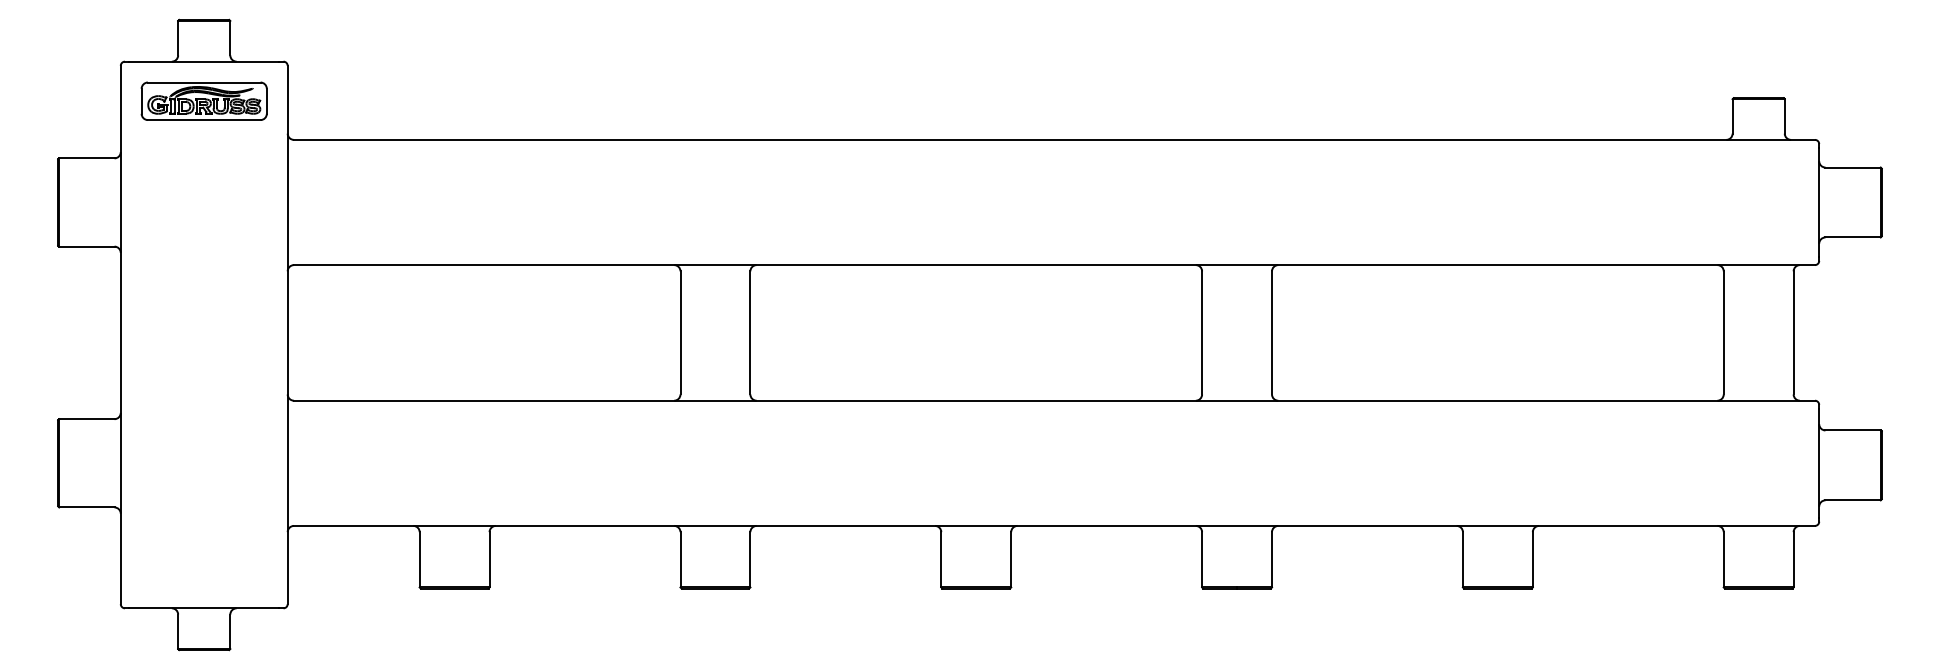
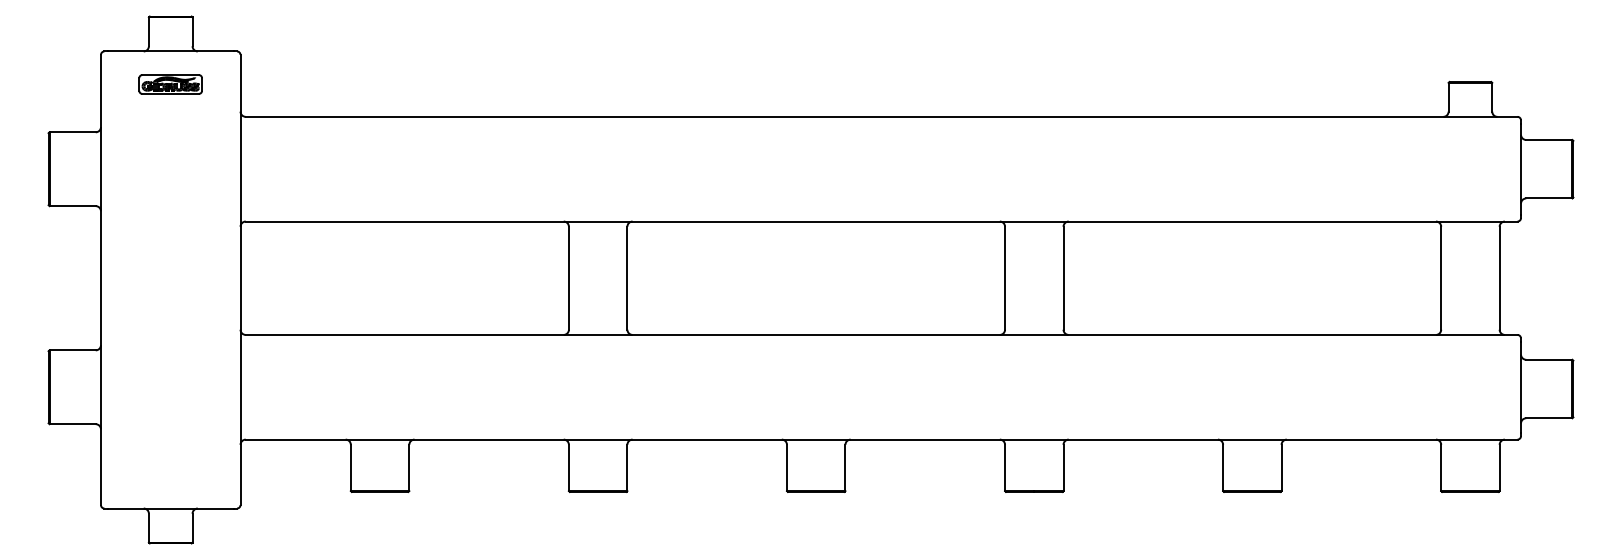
part: (203, 100) -> (170, 83), size x0.6

